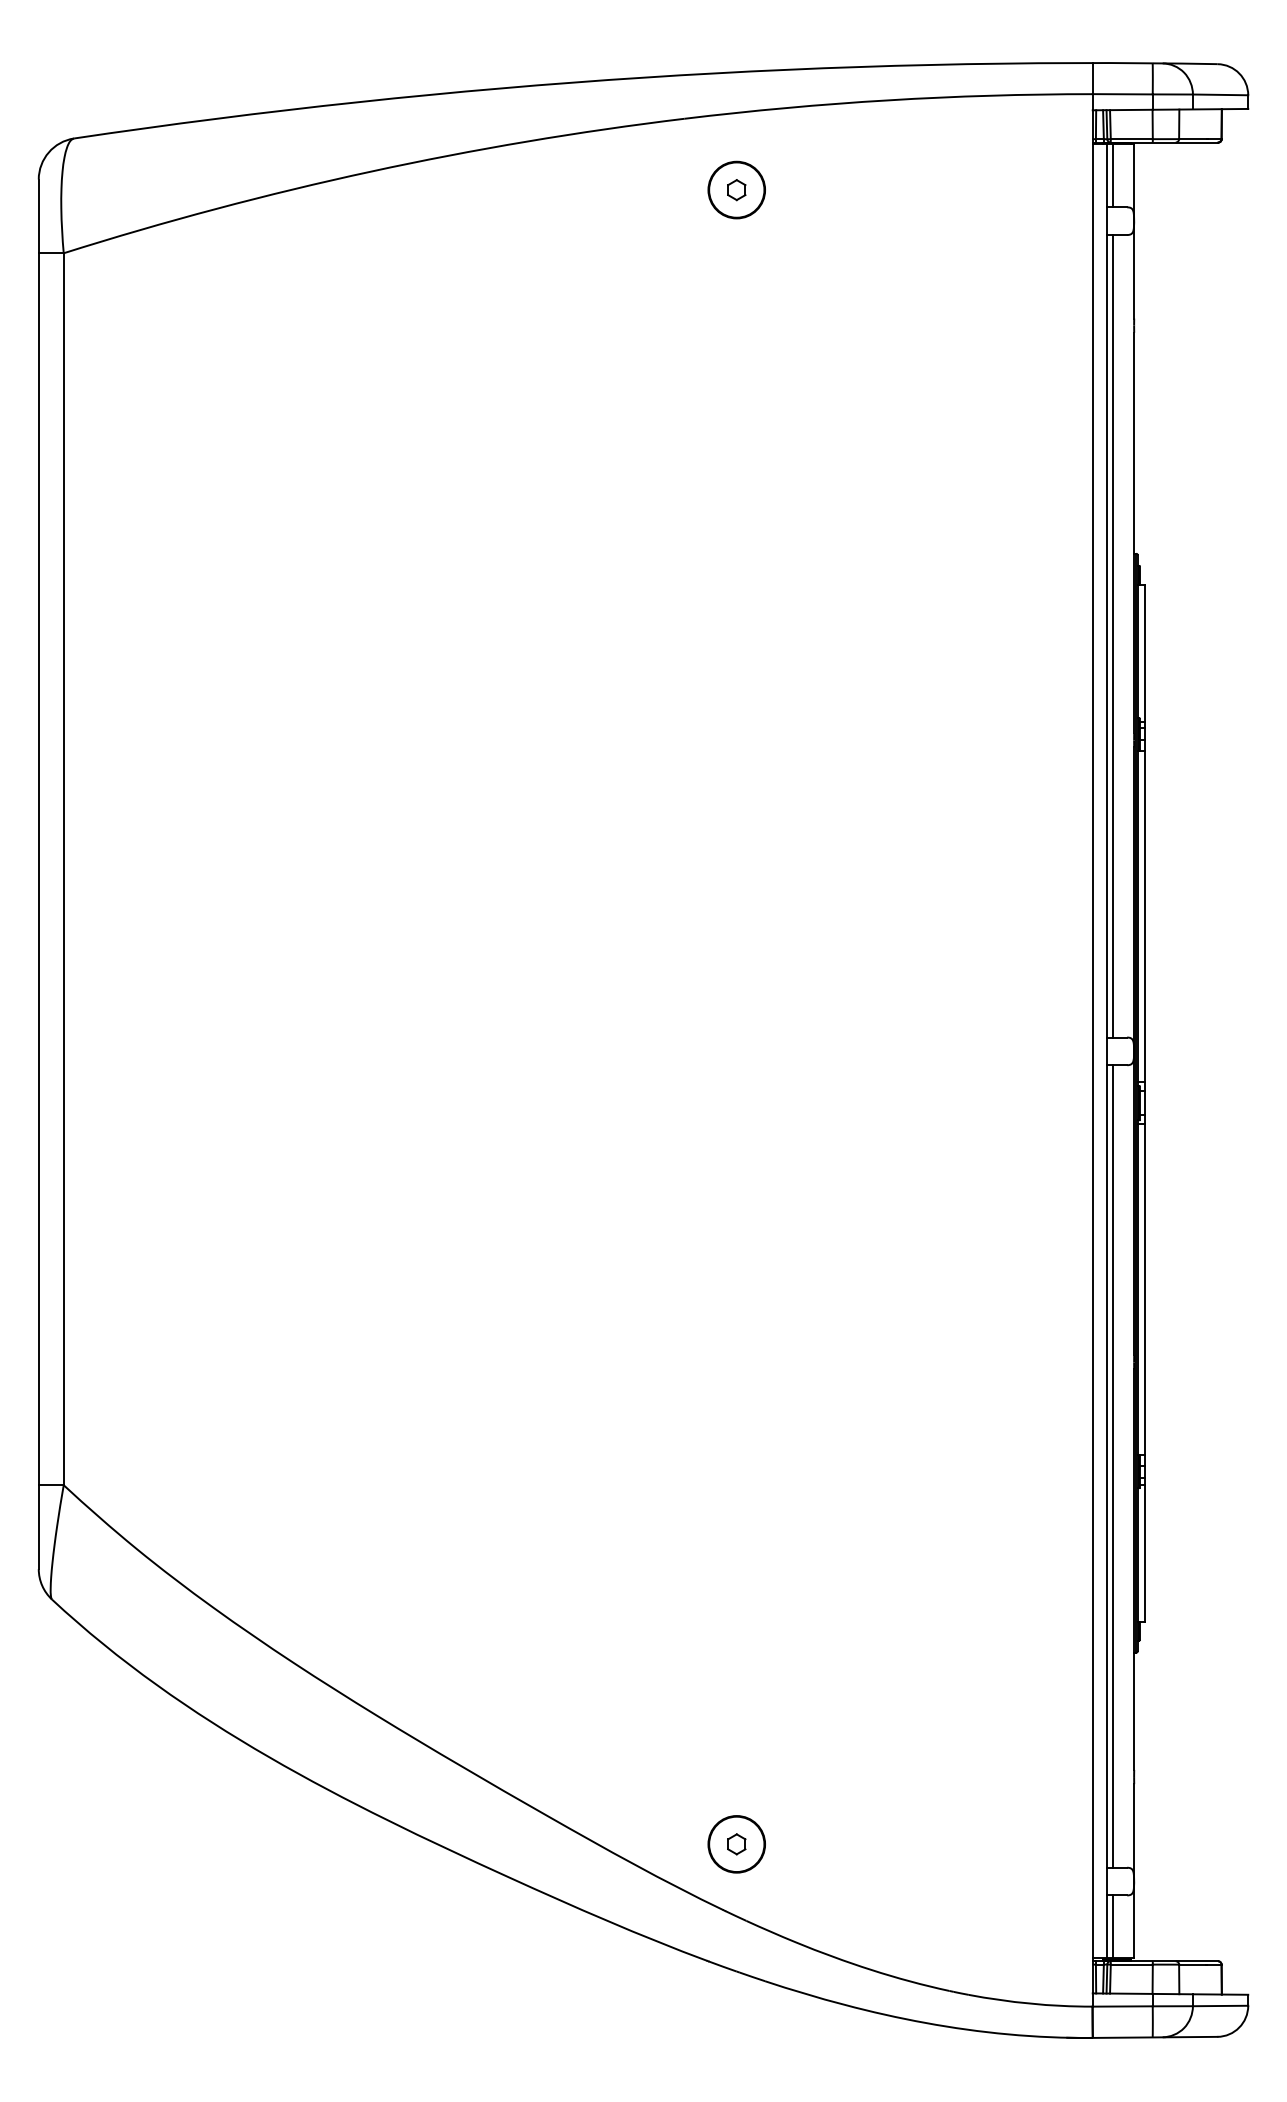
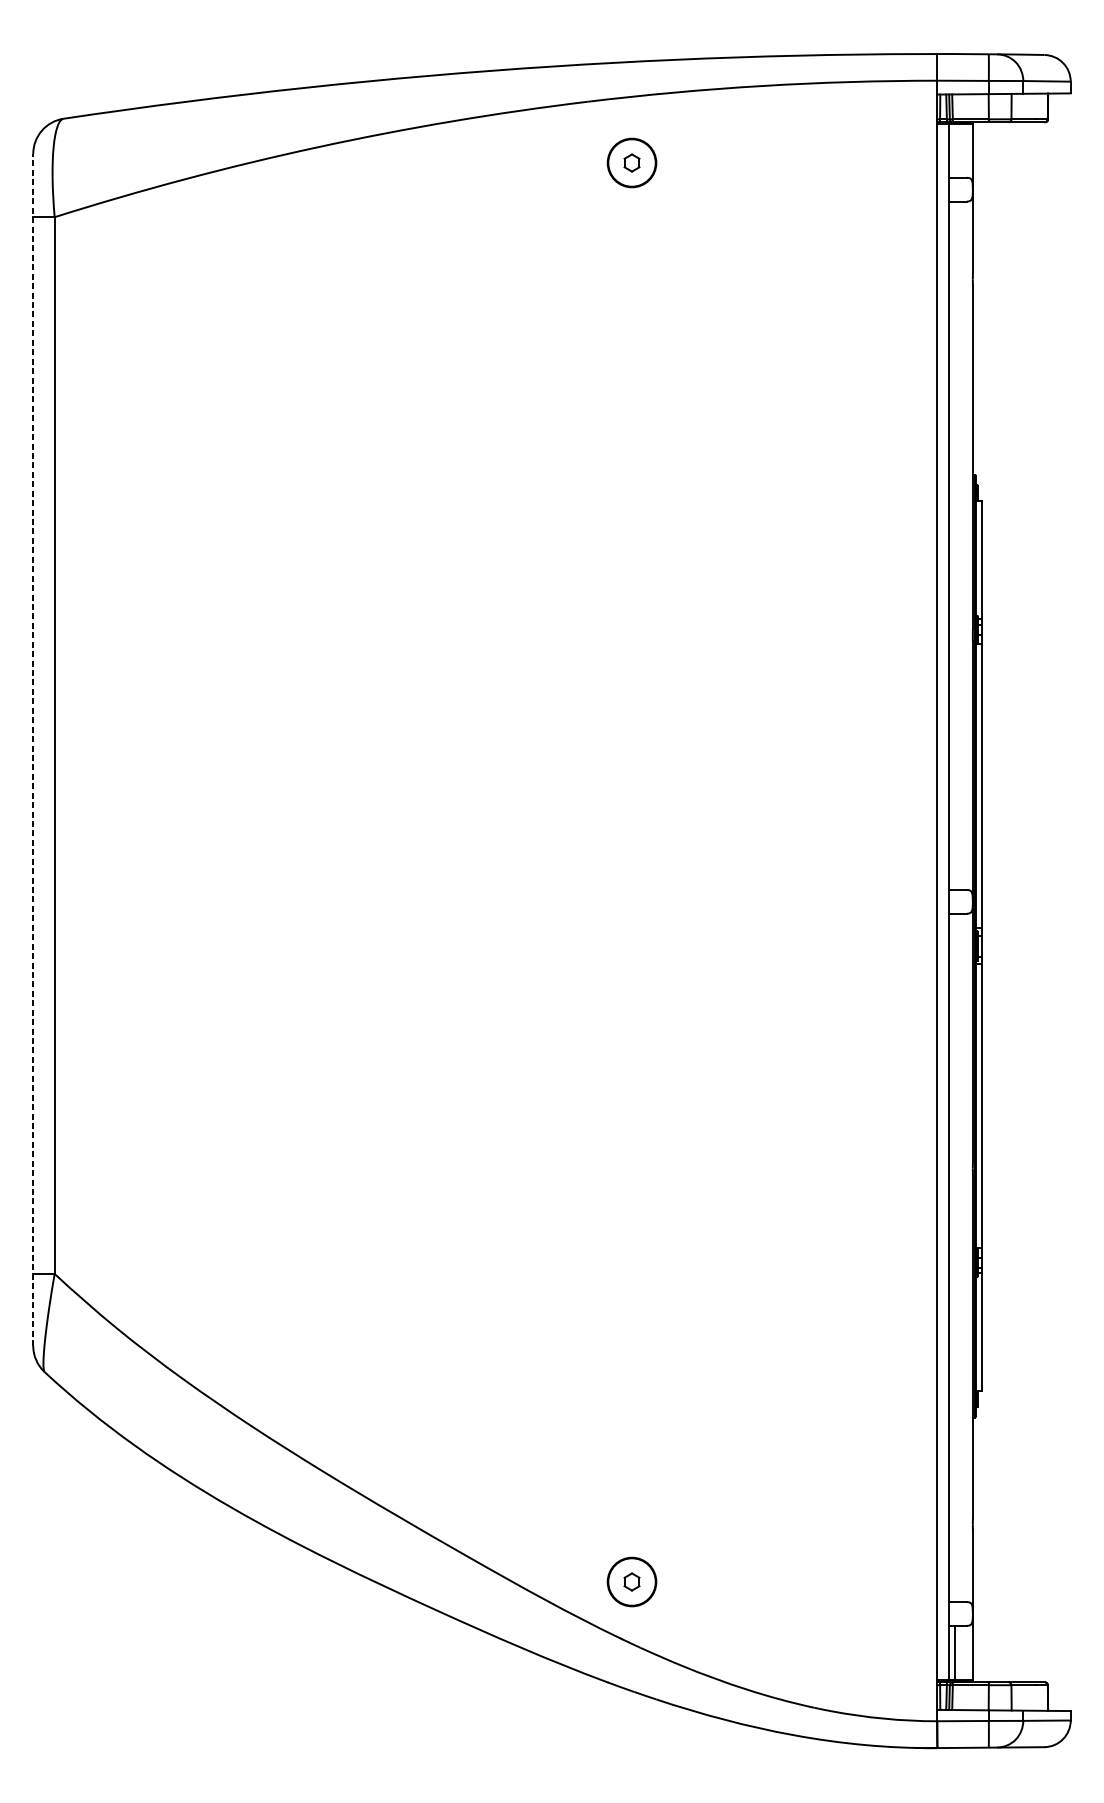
line: (1113, 175) -> (955, 150), removed
line: (1113, 635) -> (955, 545), removed
line: (38, 874) -> (33, 750), solid -> dashed
line: (1113, 1466) -> (955, 1257), removed

